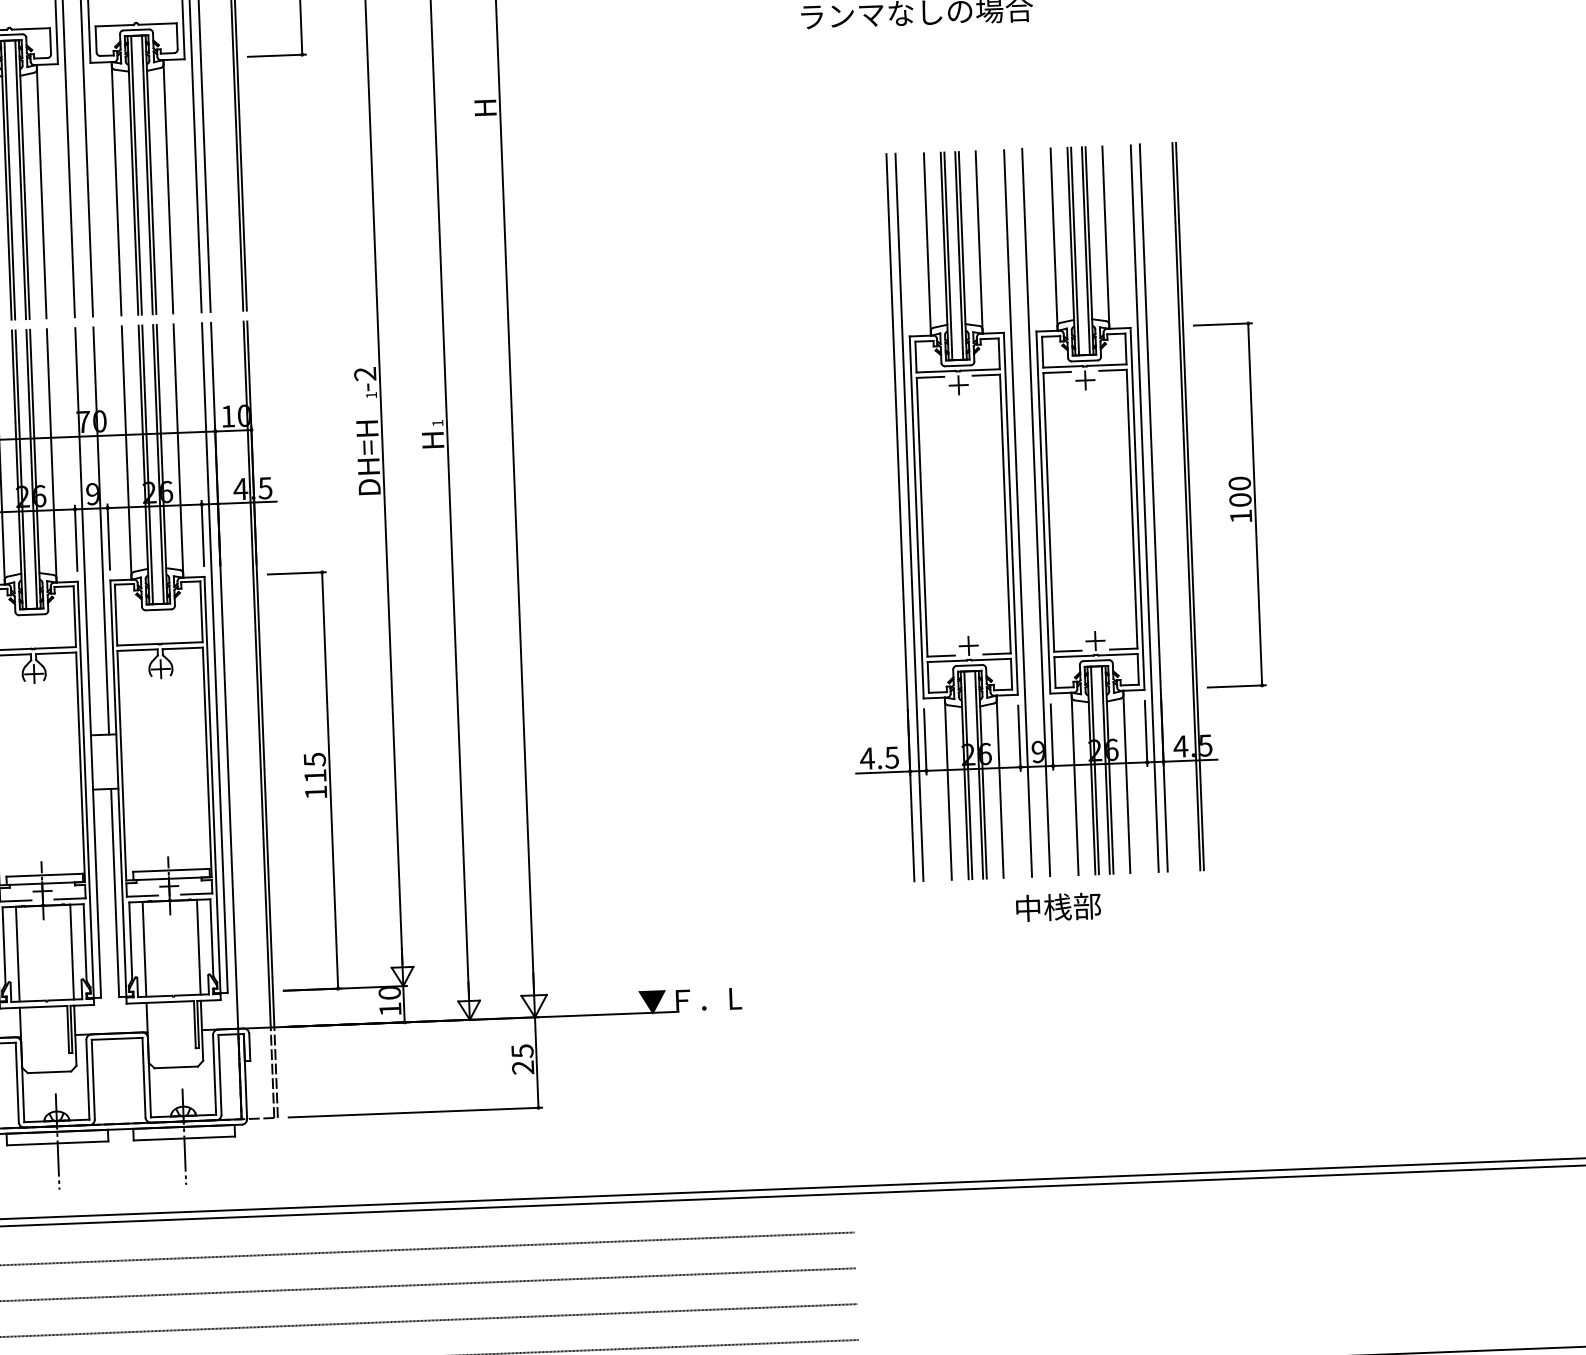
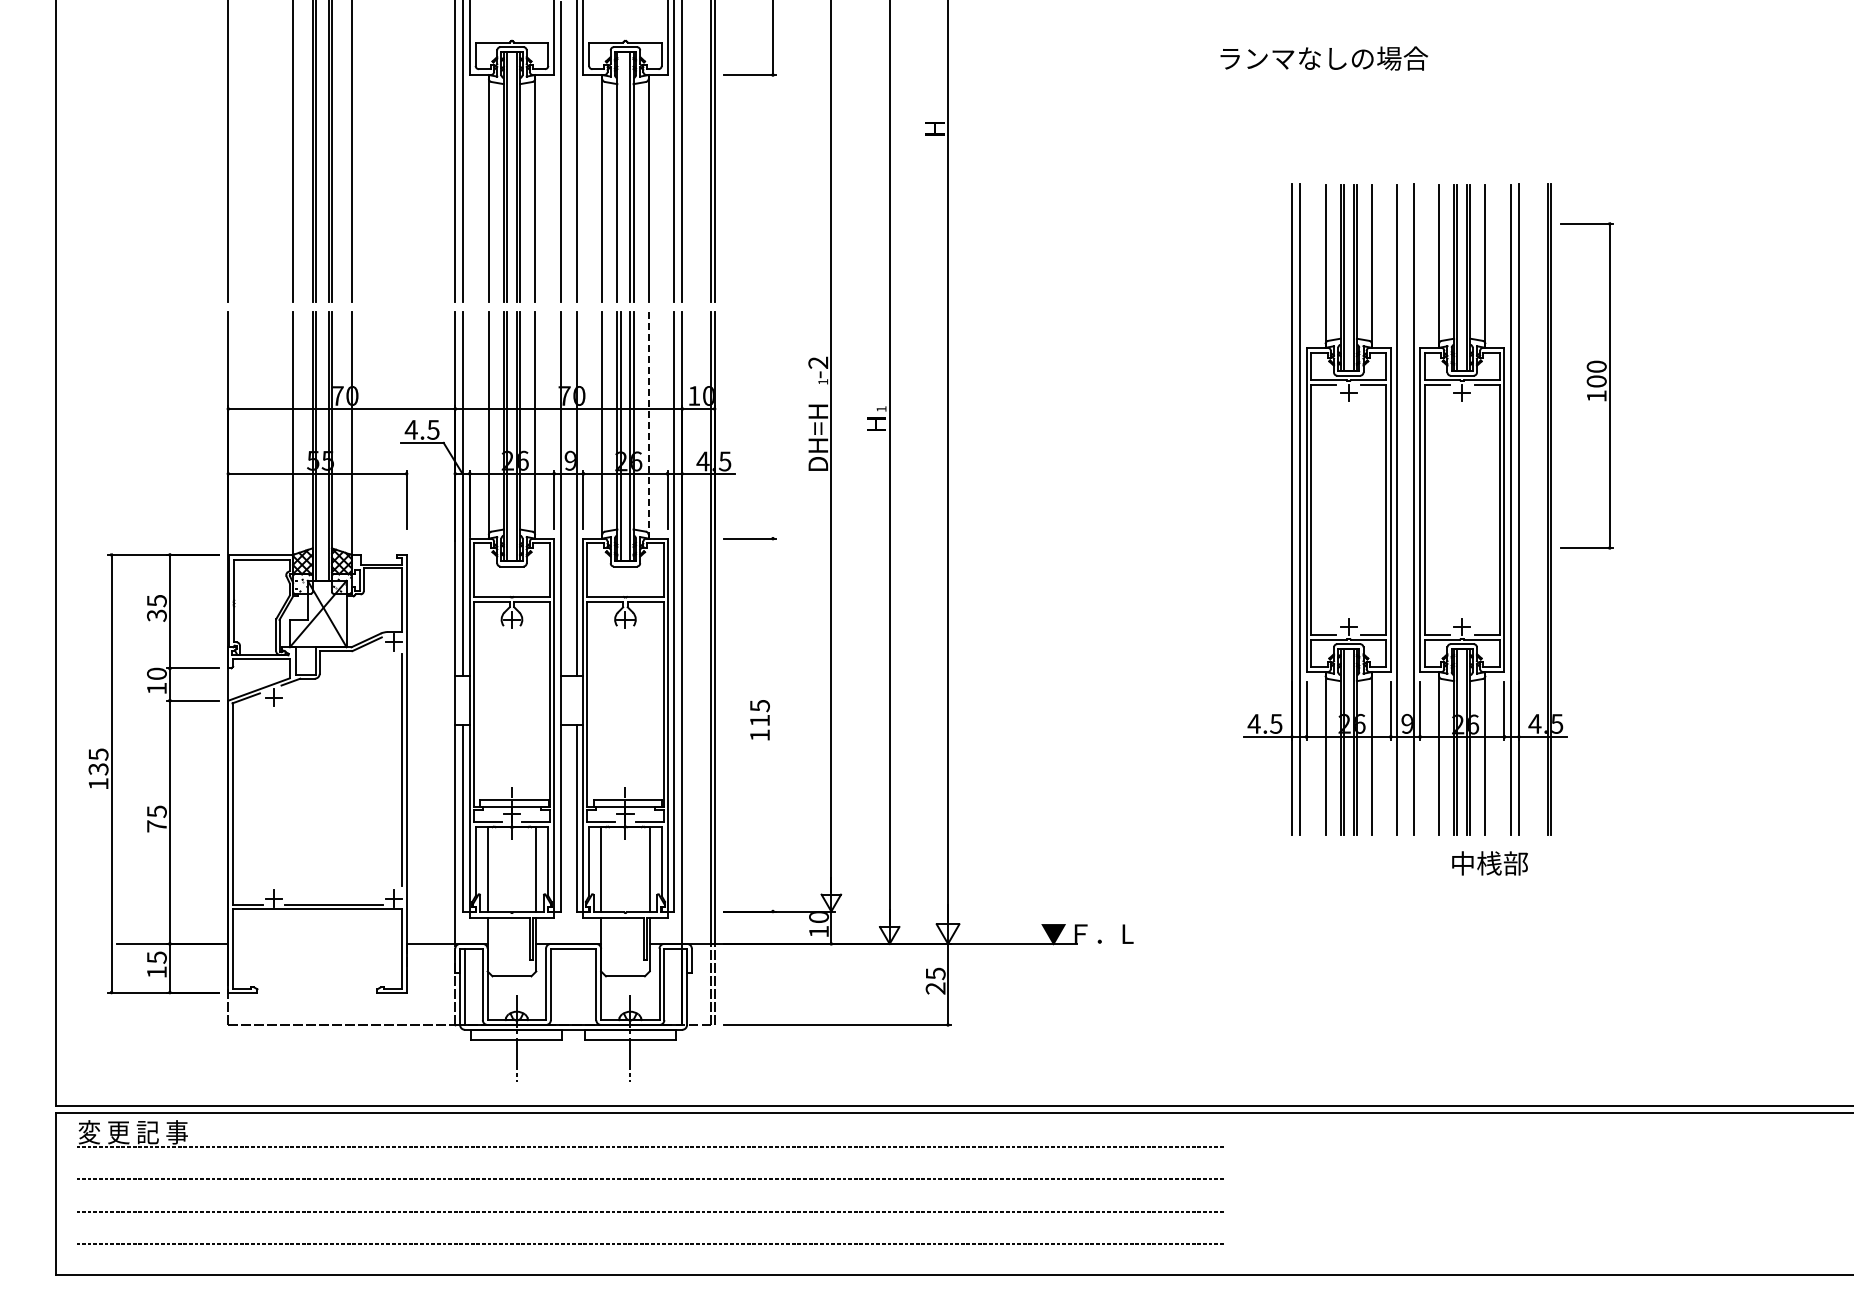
line: (136, 174) -> (620, 176), removed
line: (178, 450) -> (648, 424), solid -> dashed
part: (1229, 504) -> (1586, 385), moved
line: (329, 779) -> (772, 724), removed
text: (1057, 907) -> (1489, 863), moved

